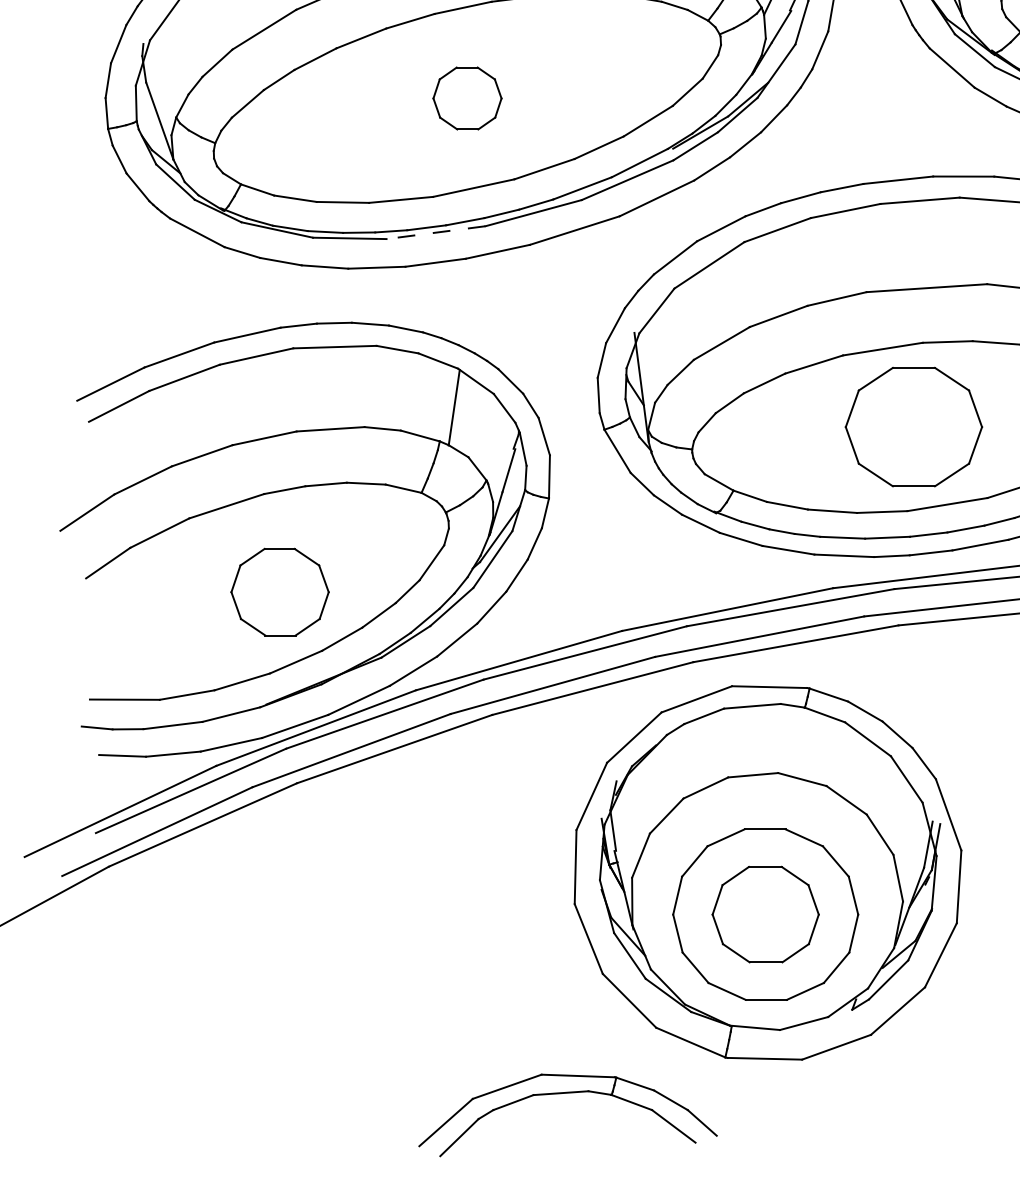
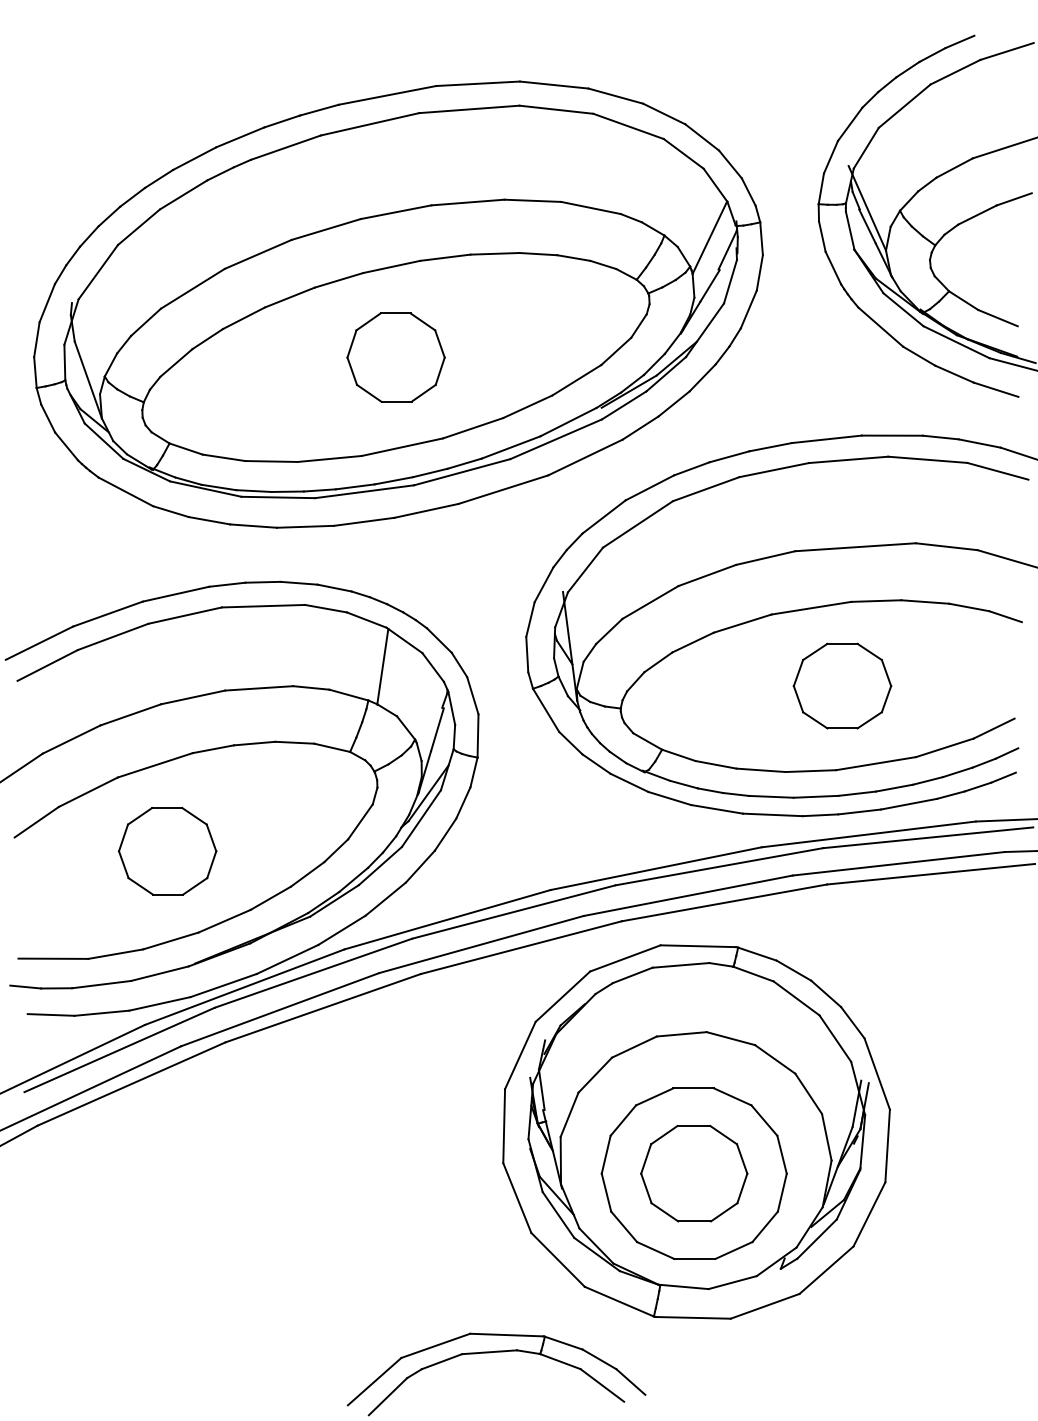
part: (466, 98) -> (395, 357), size x1.43
line: (435, 232) -> (364, 491), dashed -> solid
part: (913, 426) -> (842, 685), size x0.71
part: (279, 592) -> (167, 851), moved

